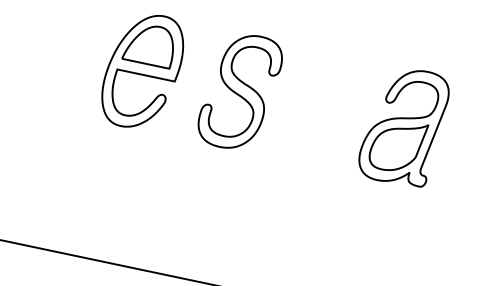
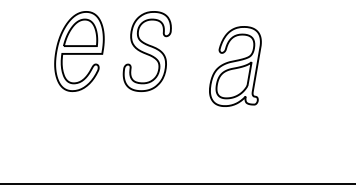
part: (404, 126) -> (235, 66), moved

